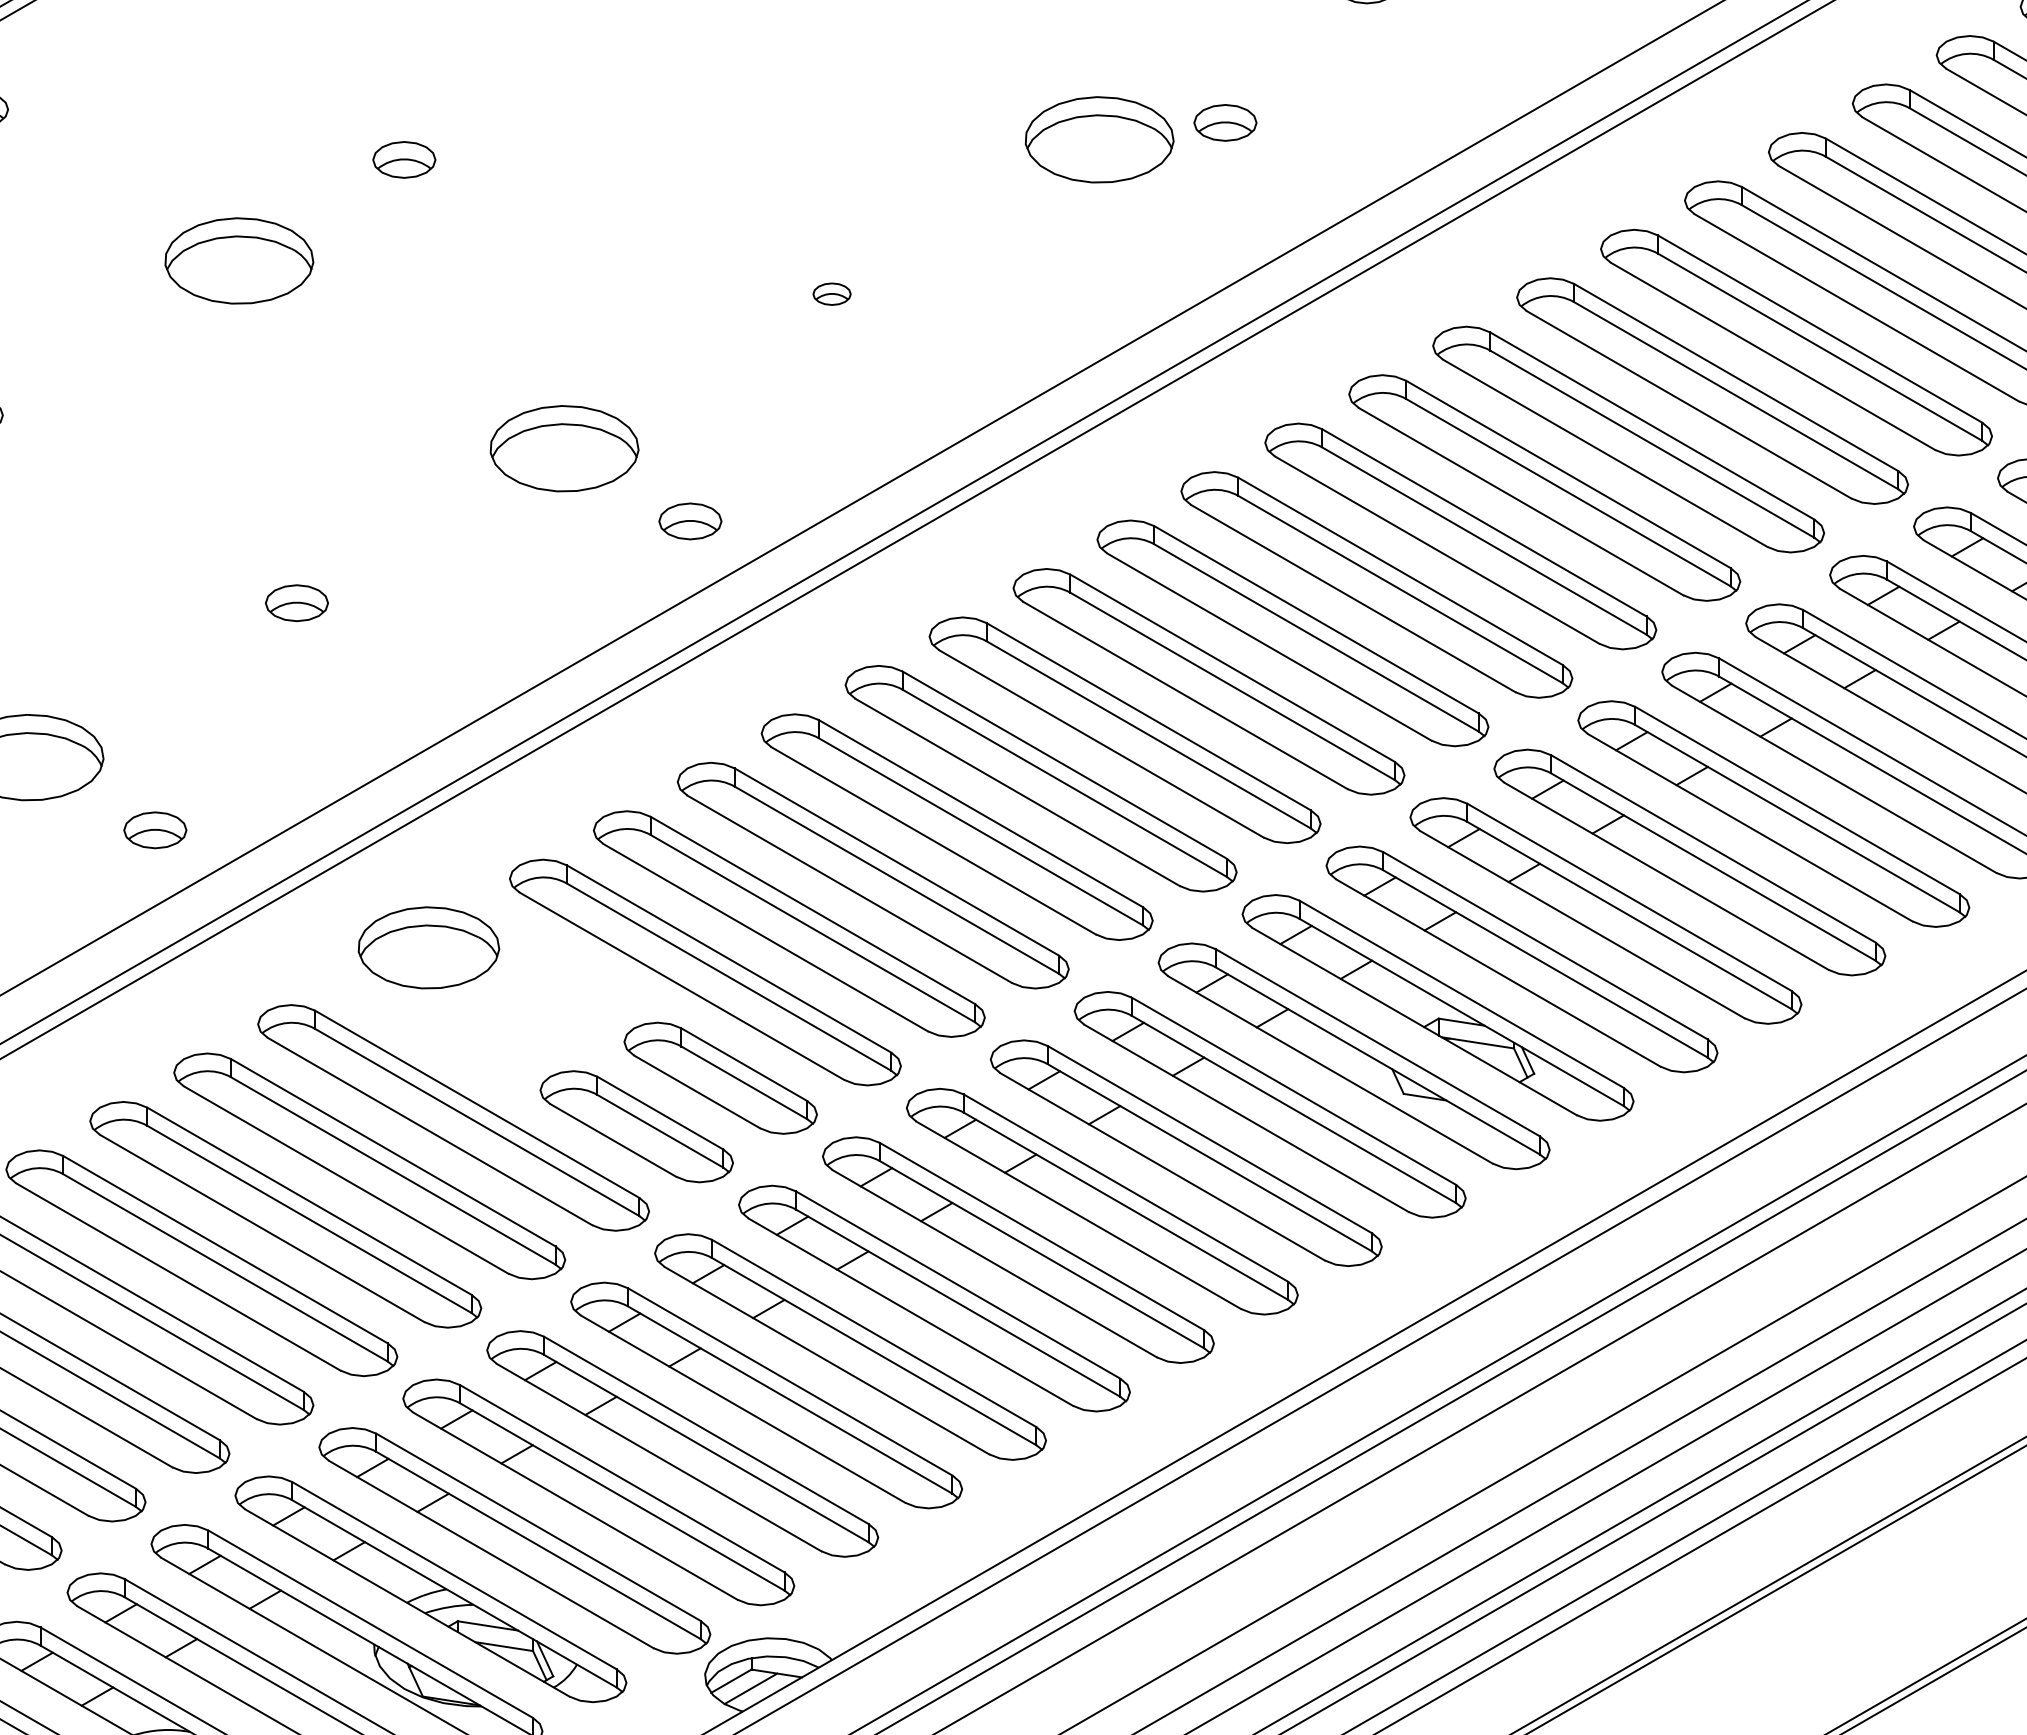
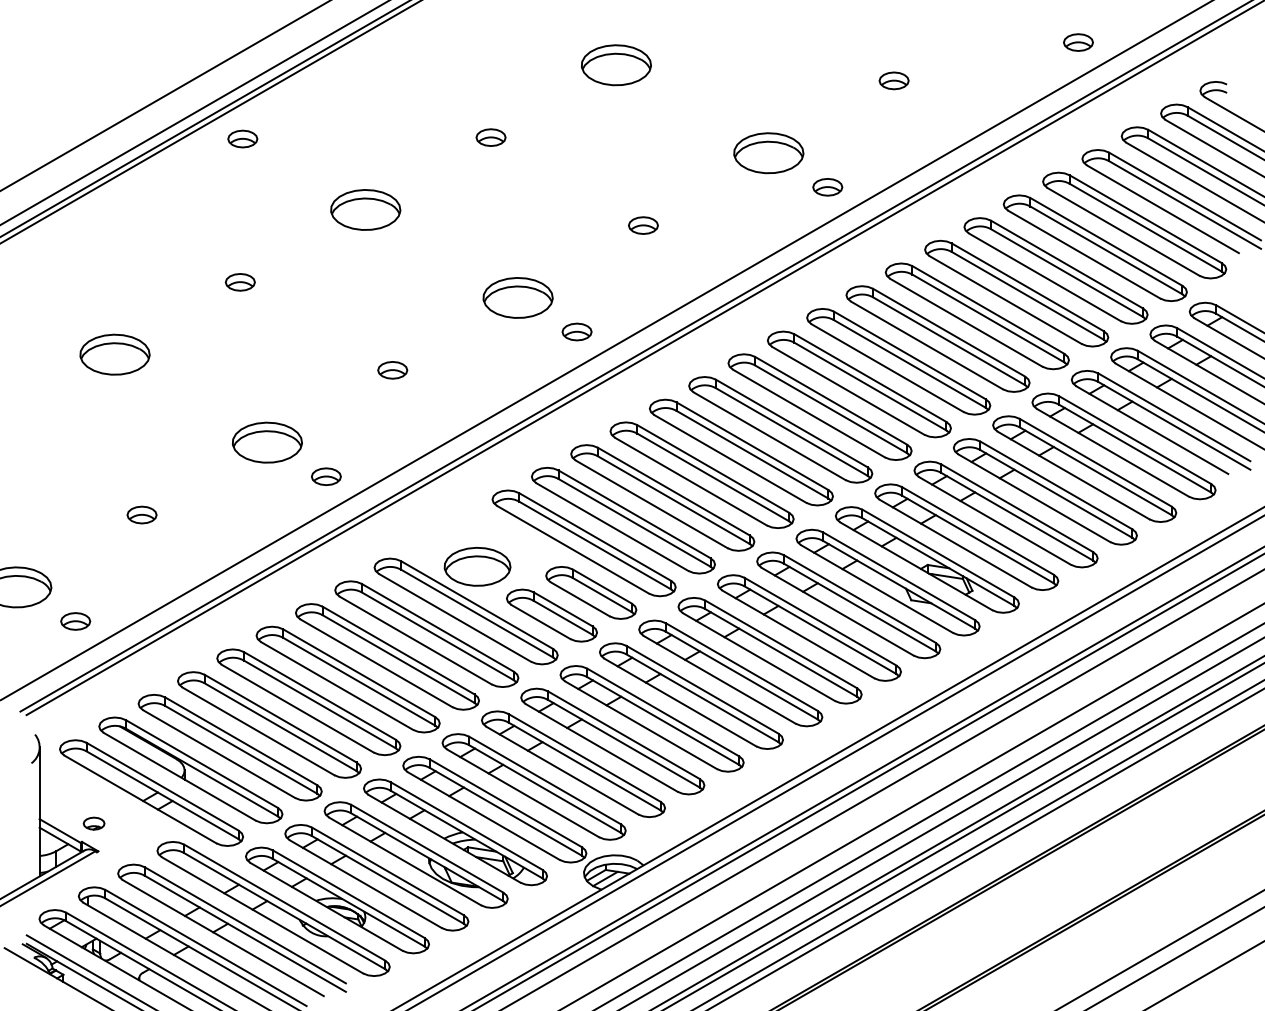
part: (1224, 123) -> (827, 187), moved
part: (403, 159) -> (490, 137), moved
part: (832, 294) -> (643, 225), size x1.67
part: (428, 947) -> (477, 566), moved

